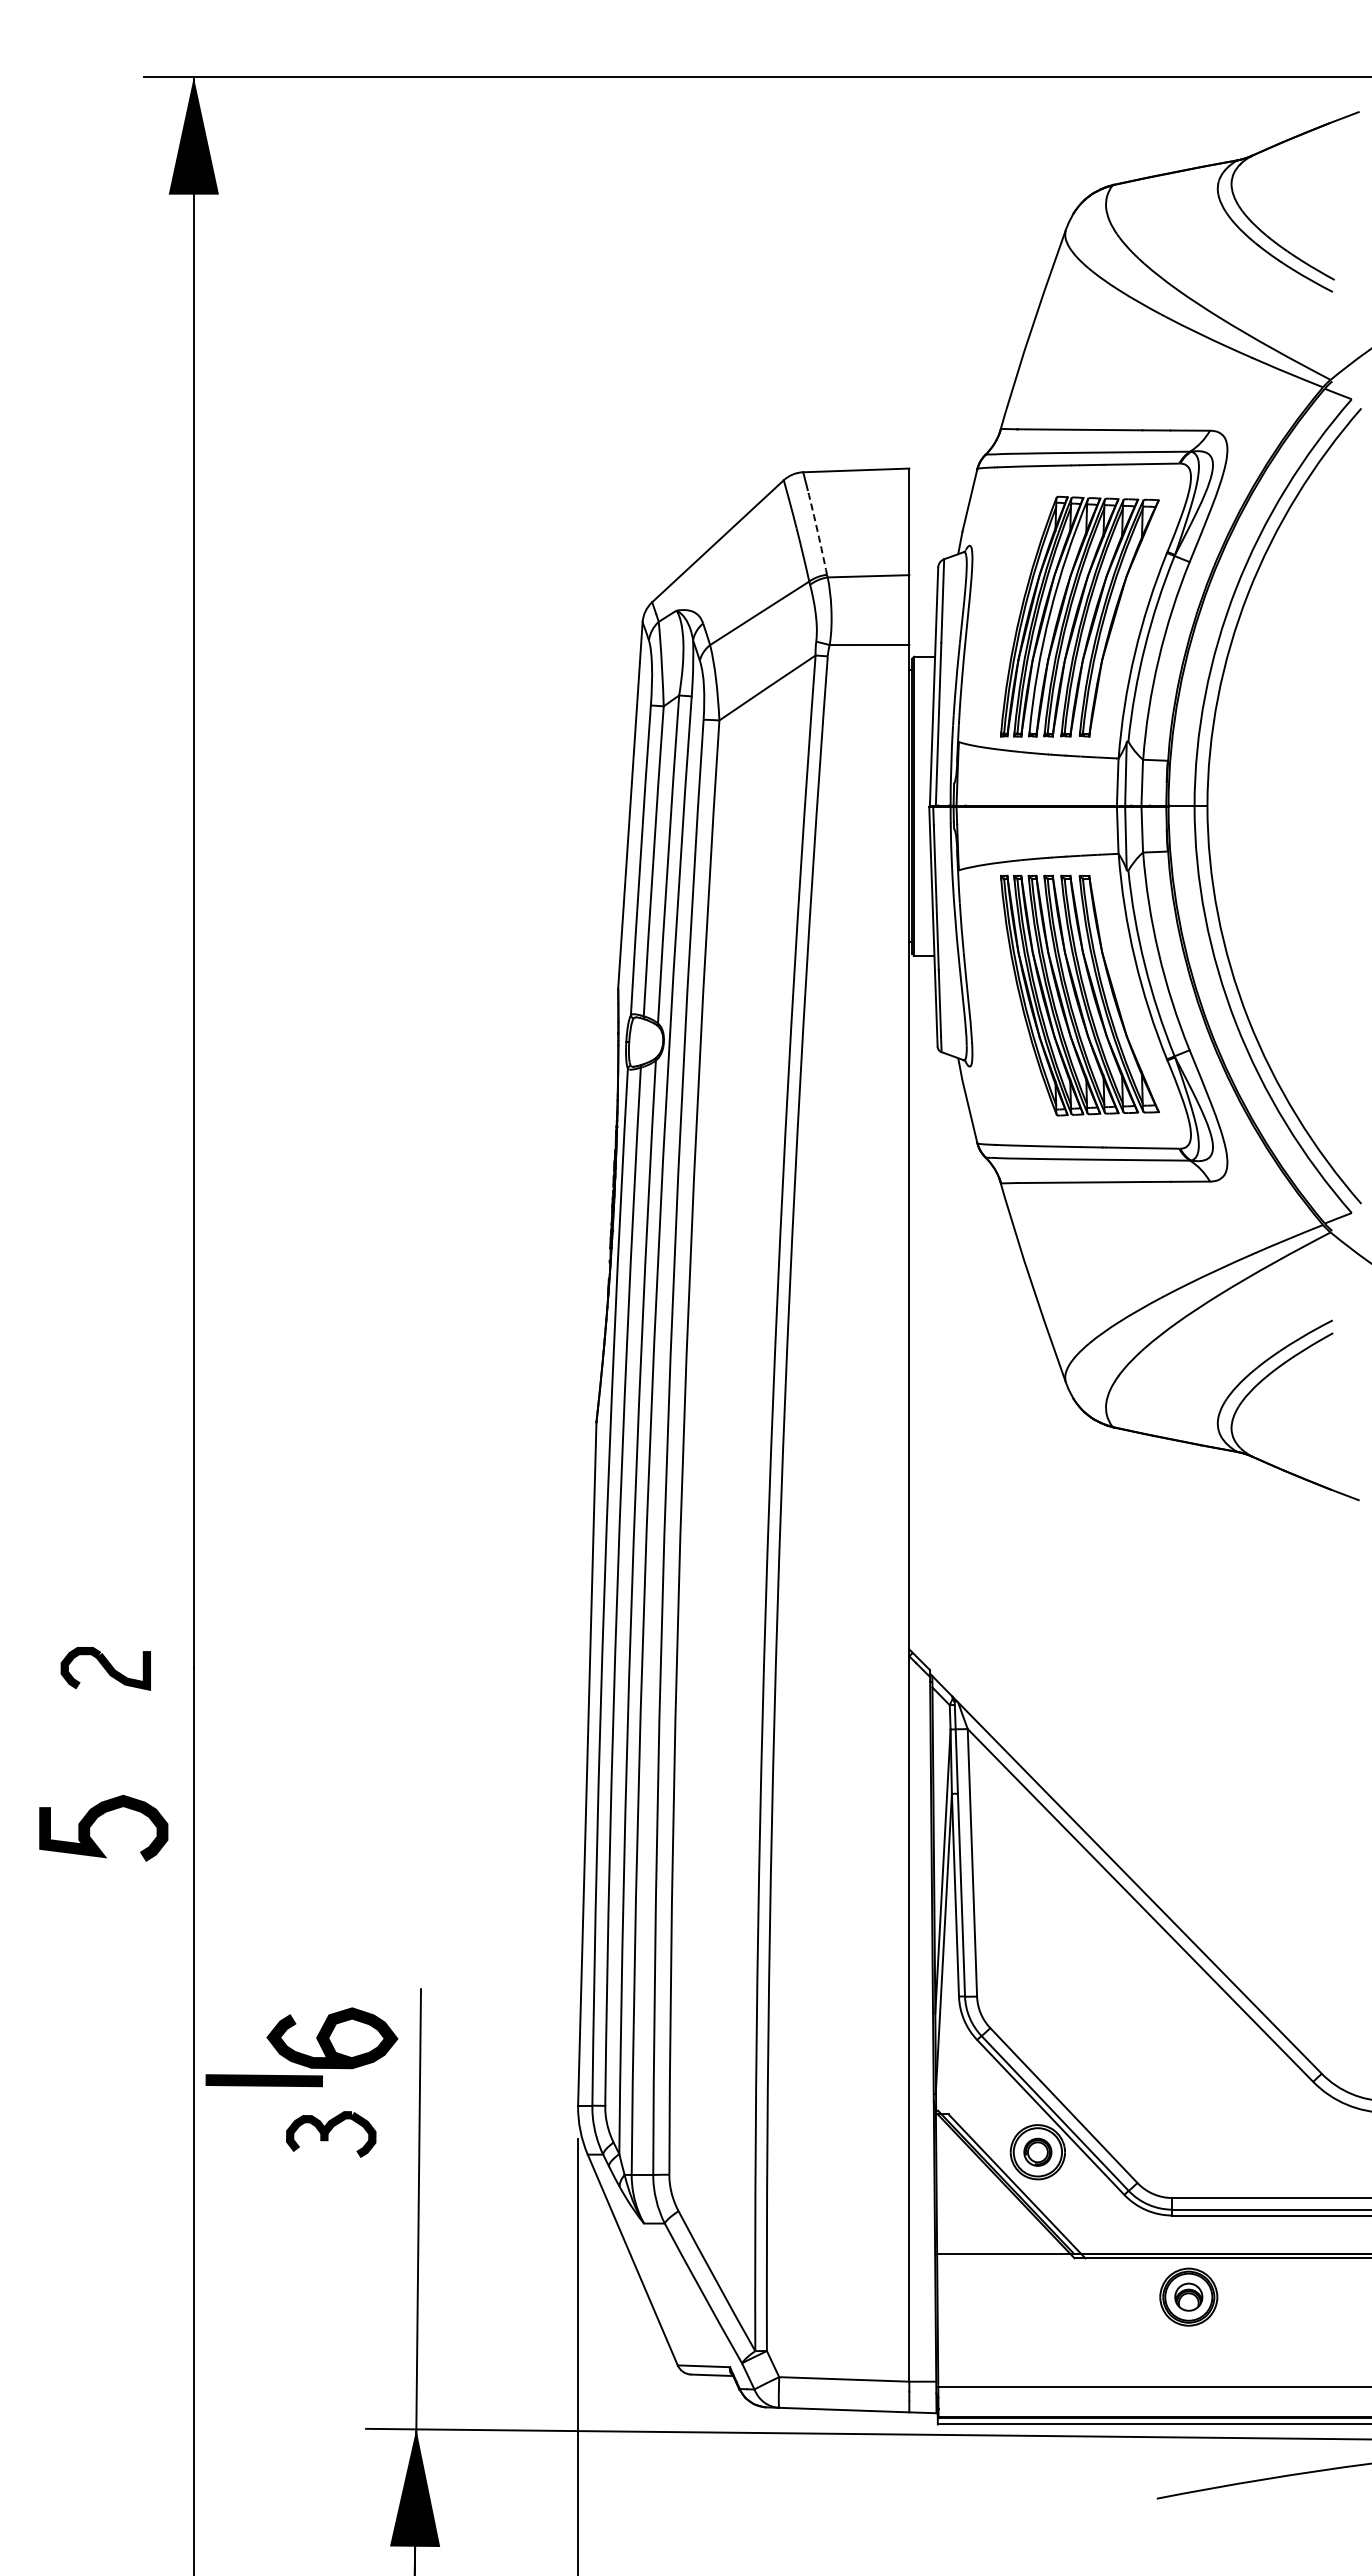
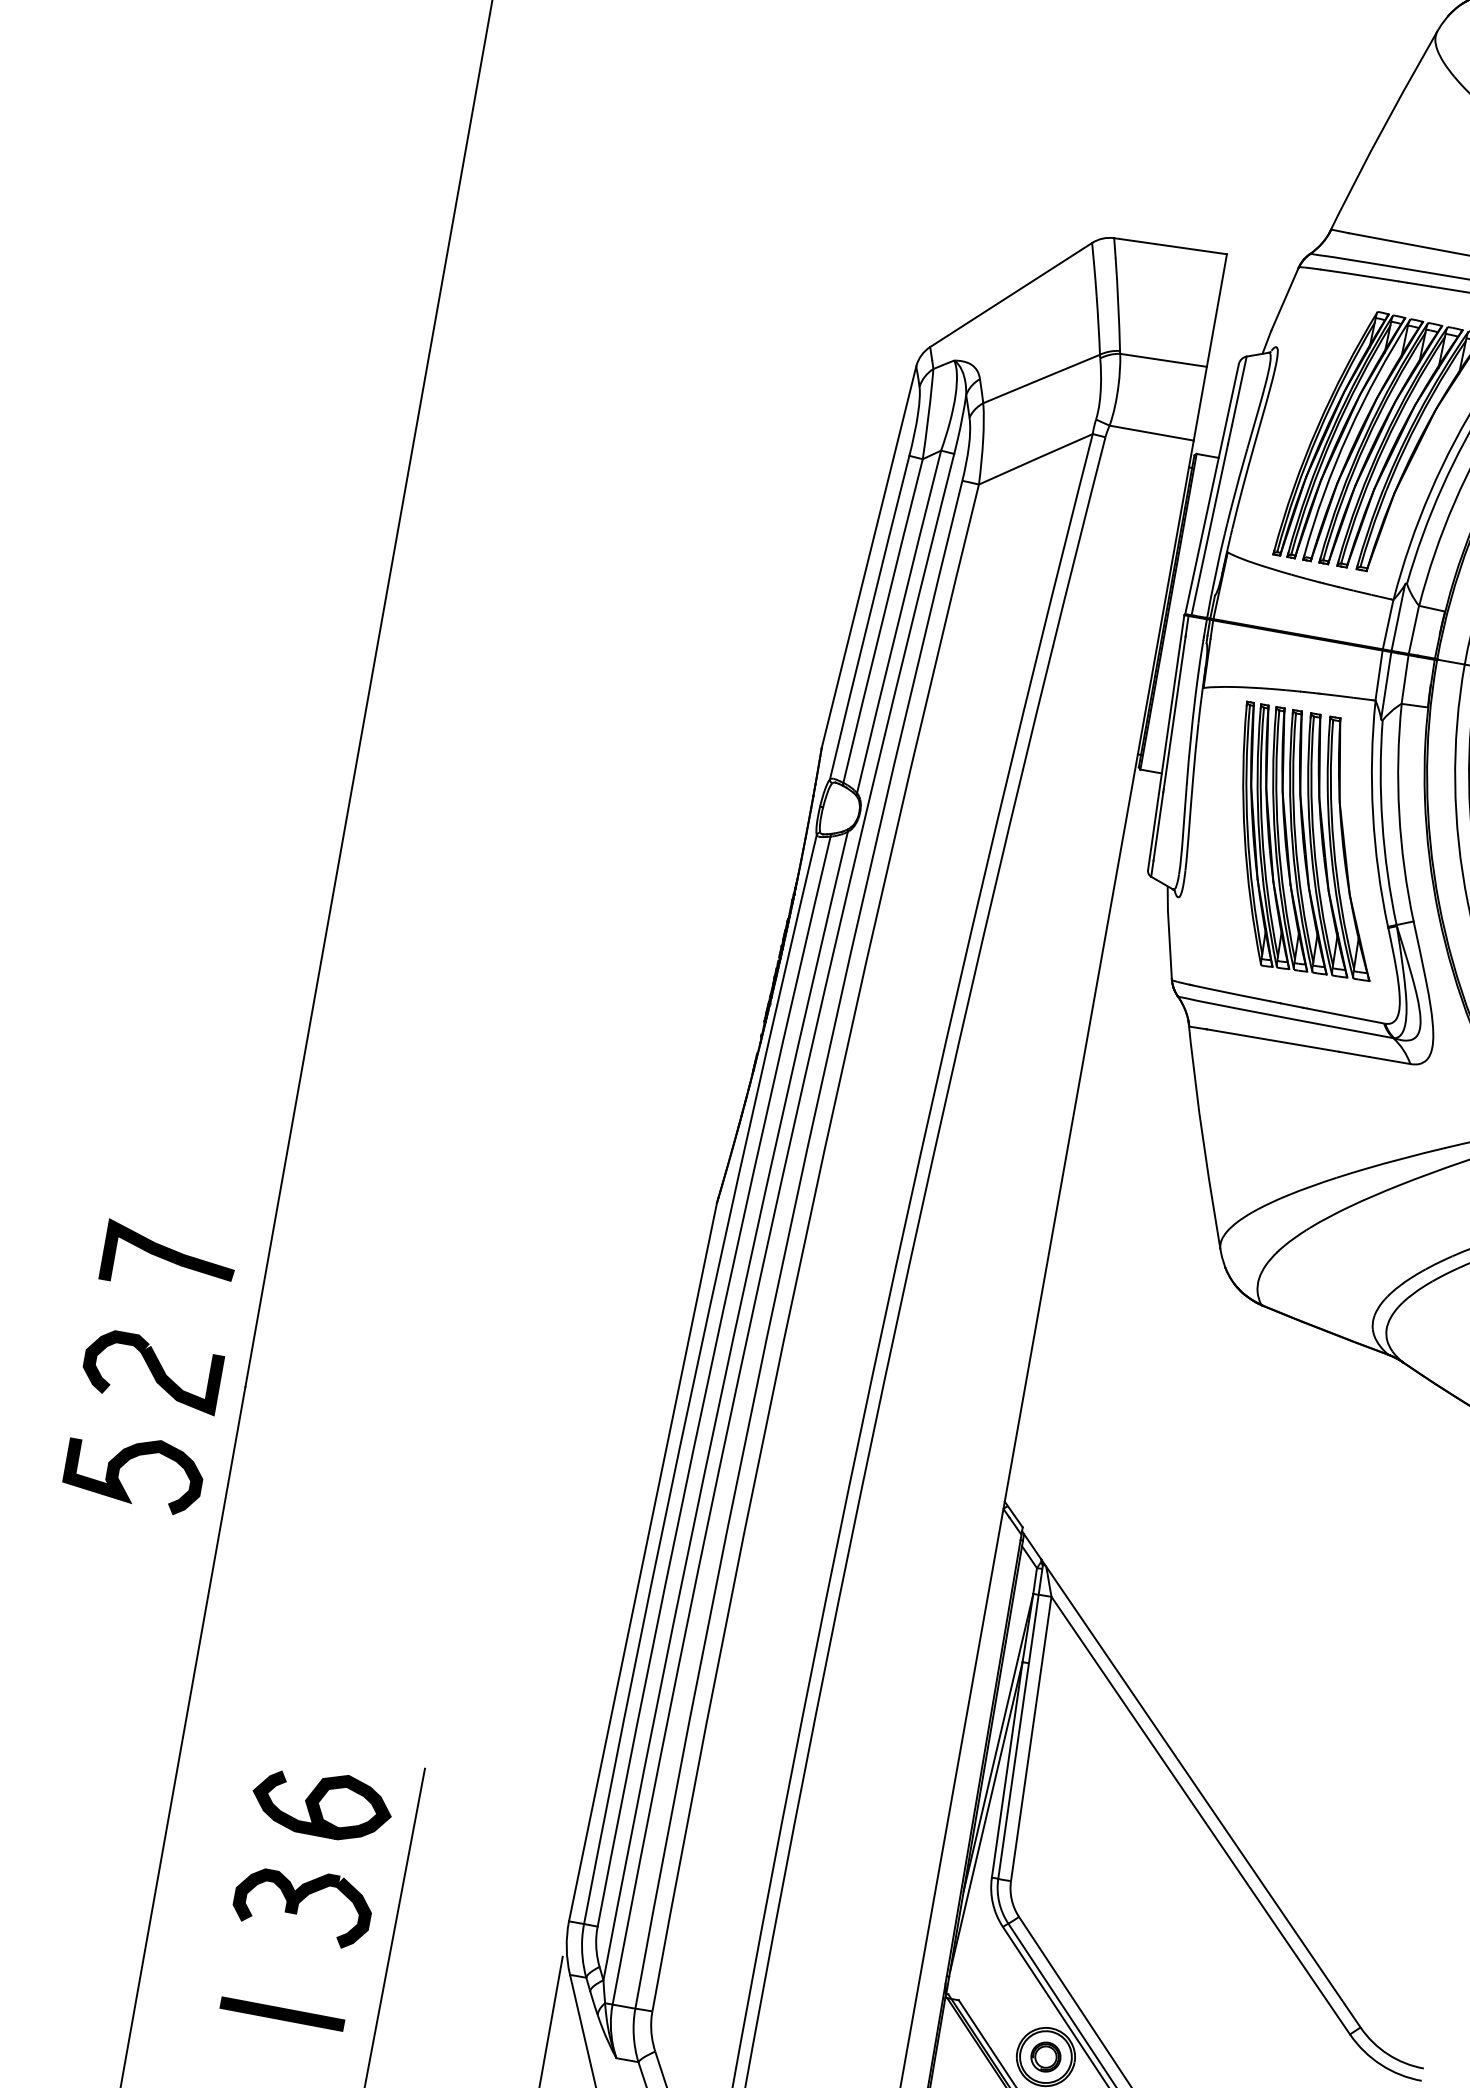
arc: (817, 532) -> (1117, 304), dashed -> solid
curve: (103, 1564) -> (169, 1260), added
part: (105, 1668) -> (152, 1370), size x1.43
curve: (95, 1821) -> (126, 1463), moved
line: (263, 2080) -> (281, 2013), moved
part: (330, 2134) -> (302, 1905), size x1.43

